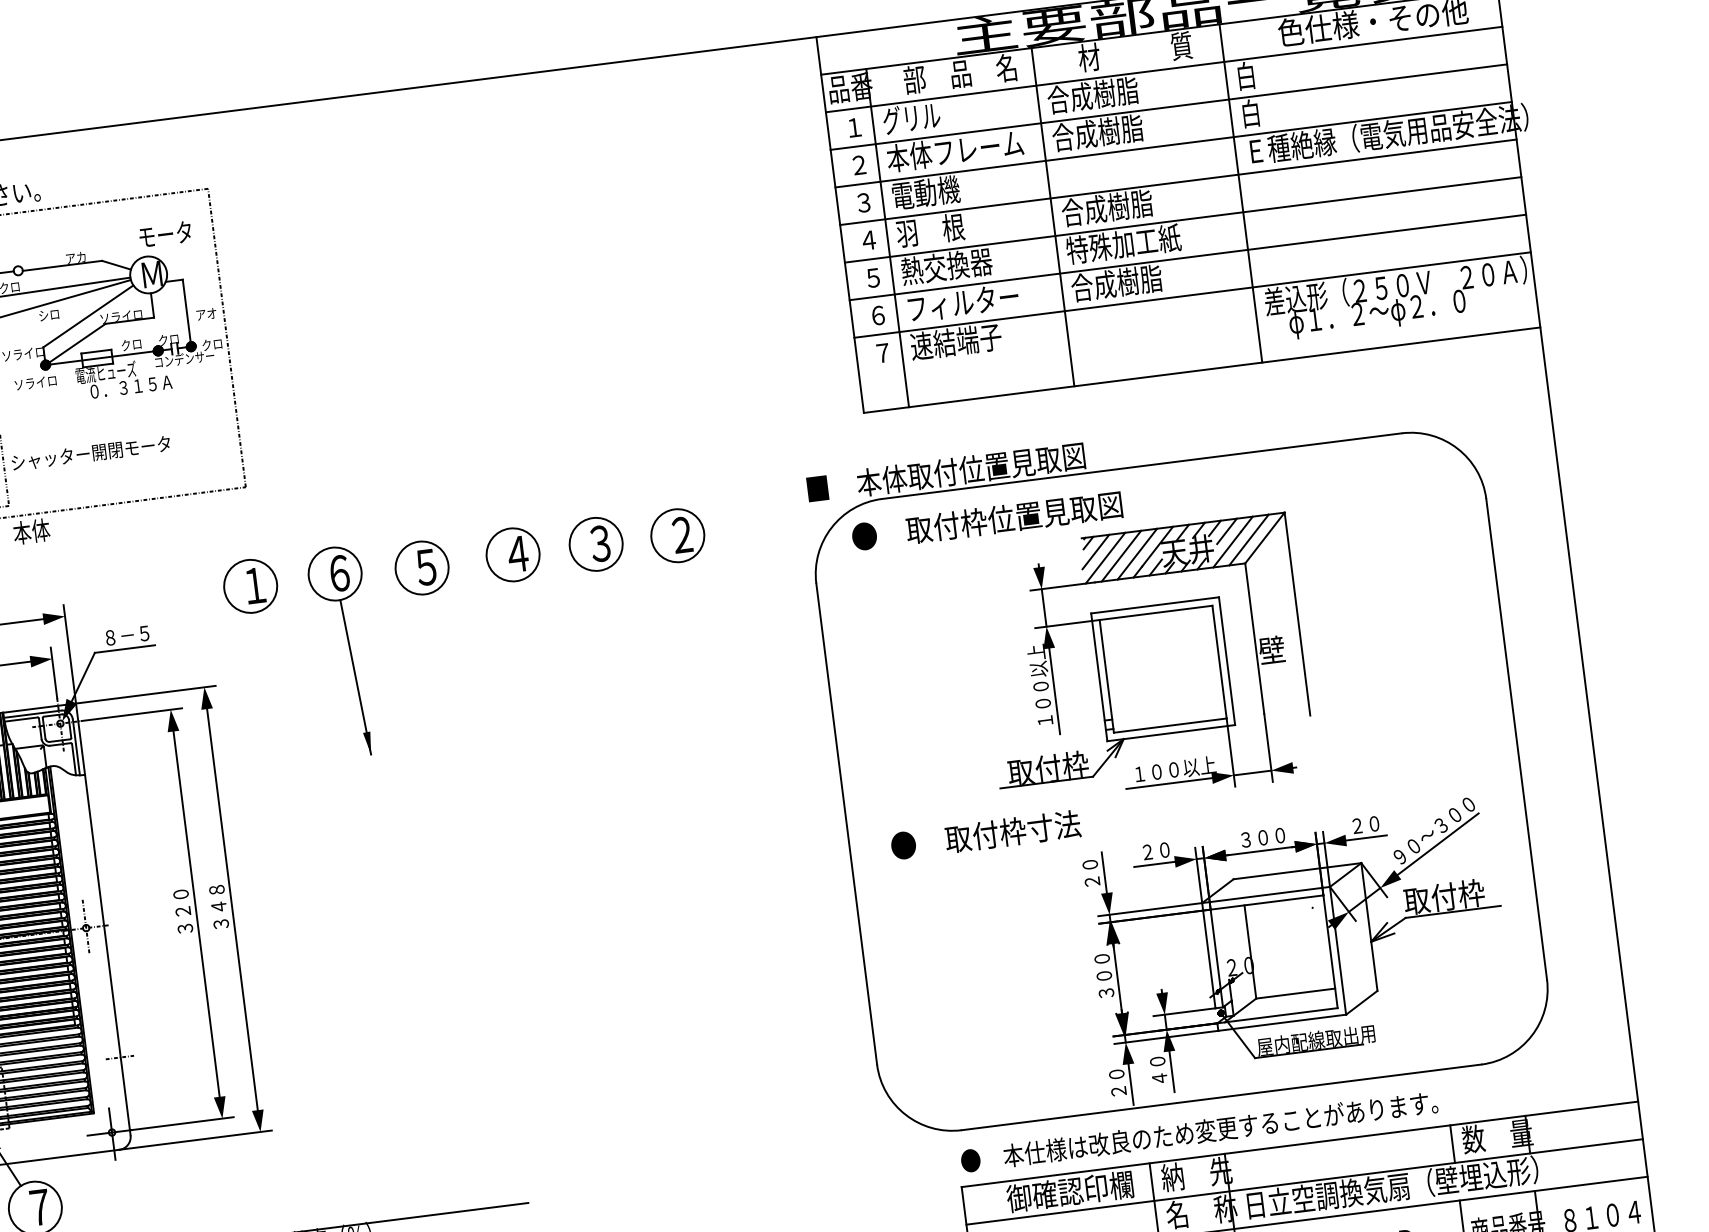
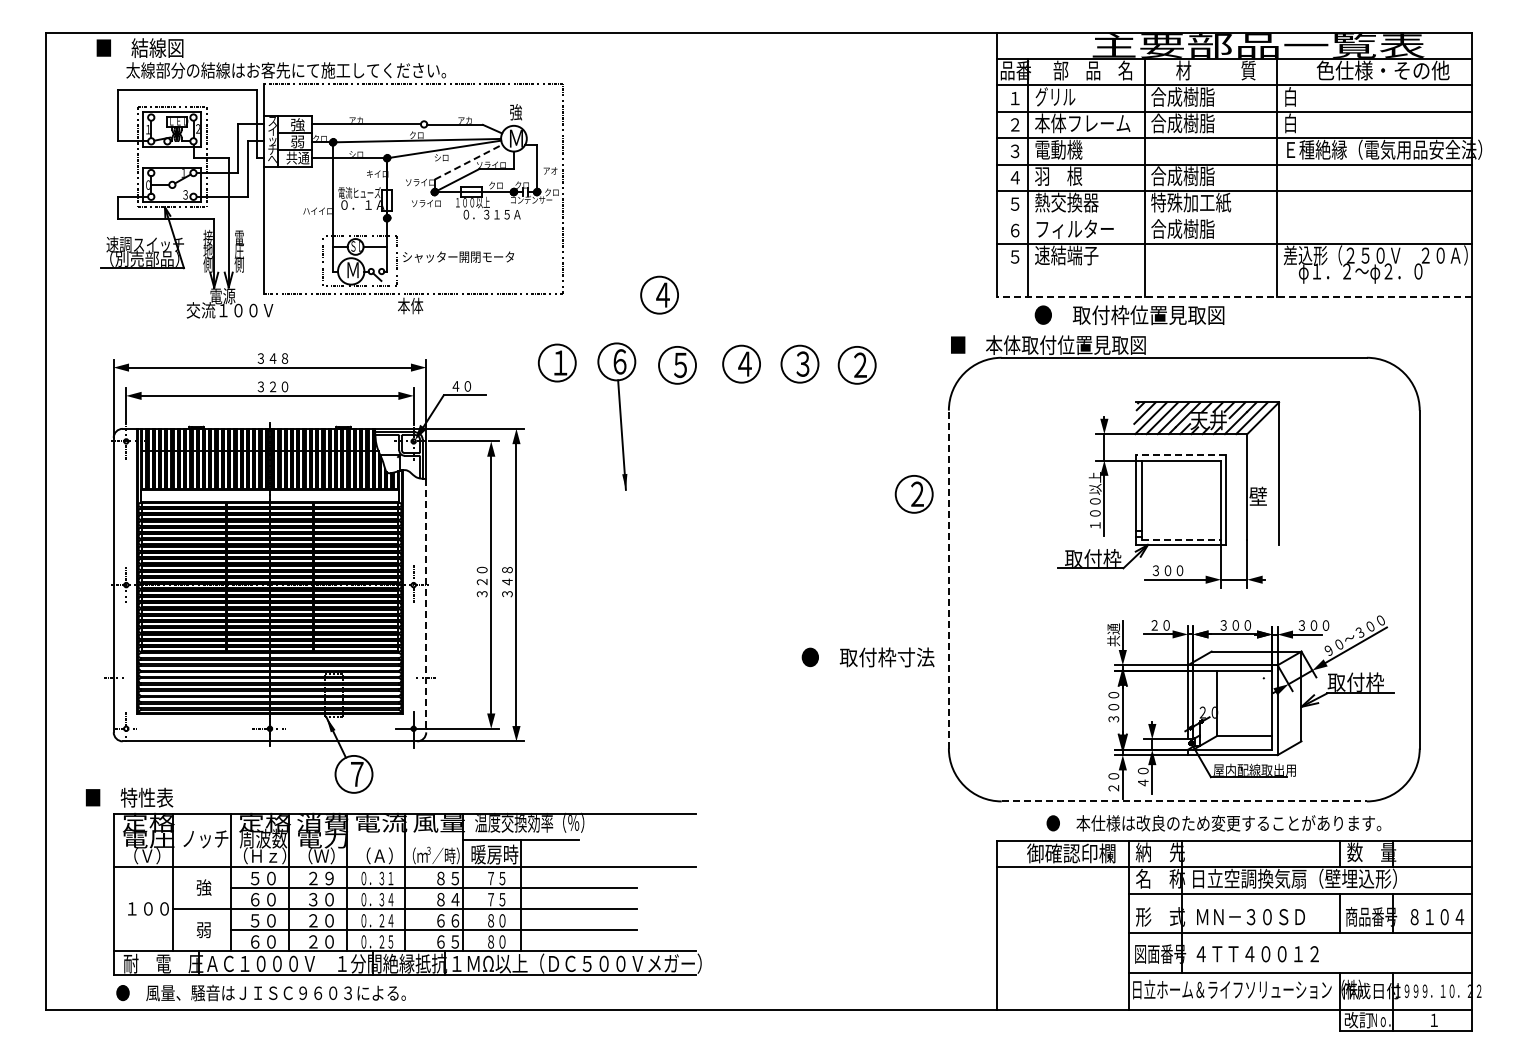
text: (164, 235) -> (528, 112), モータ -> 強
line: (1188, 257) -> (1234, 217), removed
line: (89, 315) -> (469, 161), solid -> dashed
text: (883, 352) -> (1015, 256), ７ -> ５
line: (1202, 369) -> (1234, 296), solid -> dashed
text: (105, 372) -> (475, 202), 電流ヒューズ -> １００以上
part: (383, 470) -> (659, 294), added
text: (987, 521) -> (1129, 315), moved
line: (1155, 605) -> (1181, 455), solid -> dashed
text: (127, 635) -> (467, 386), ８－５ -> ４０
part: (781, 709) -> (913, 494), added
line: (1170, 725) -> (1181, 539), solid -> dashed
text: (1174, 769) -> (1180, 570), １００以上 -> ３００
text: (1373, 823) -> (1313, 625), ２０ -> ３００
line: (846, 824) -> (948, 579), solid -> dashed
text: (984, 835) -> (867, 657), moved
text: (1090, 872) -> (1113, 634), ２０ -> 共通
line: (108, 954) -> (426, 605), solid -> dashed
line: (1221, 1097) -> (1184, 801), solid -> dashed
text: (1198, 1132) -> (1213, 823), moved

